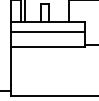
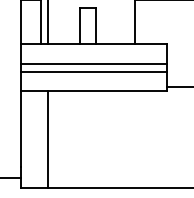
line: (47, 36) -> (93, 71), added
line: (24, 70) -> (48, 138), added

